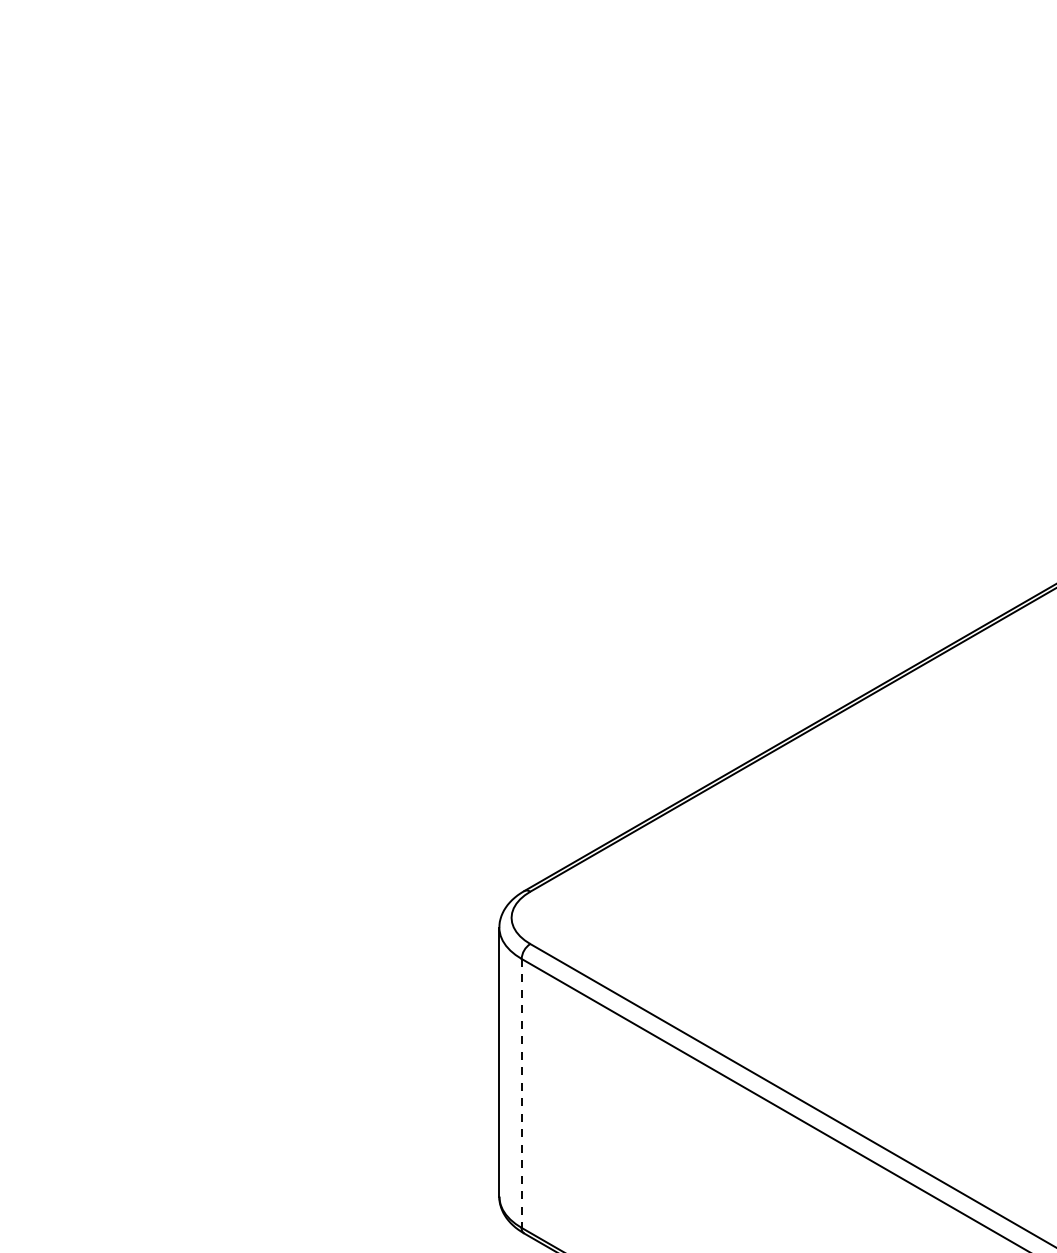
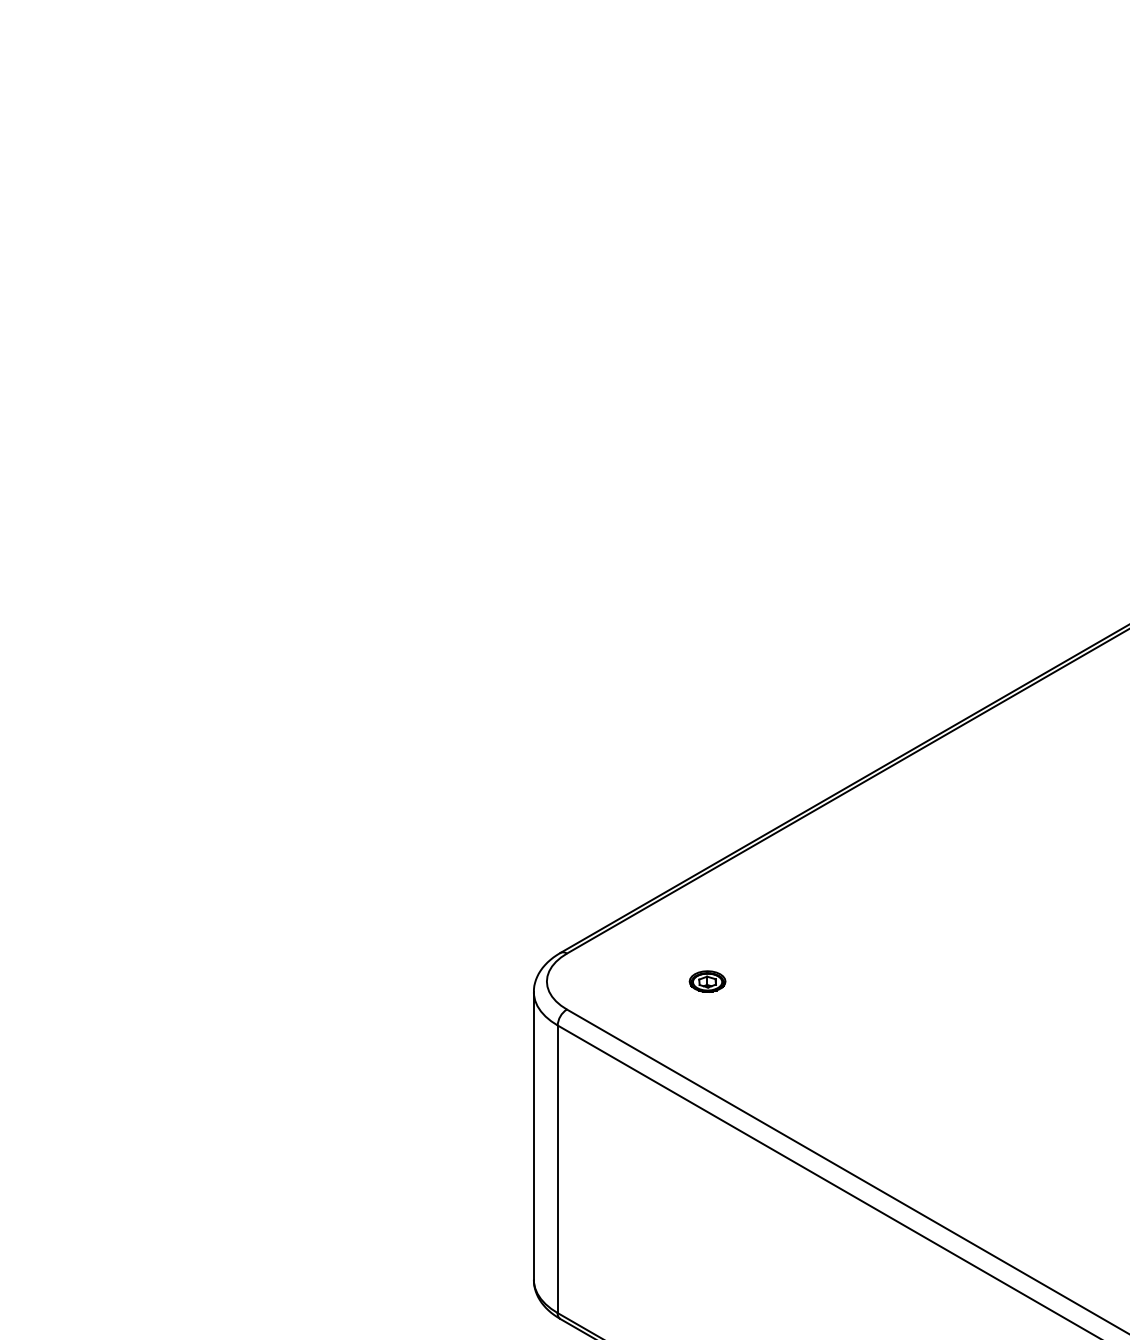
part: (661, 917) -> (707, 981), added
line: (521, 1093) -> (557, 1169), dashed -> solid

